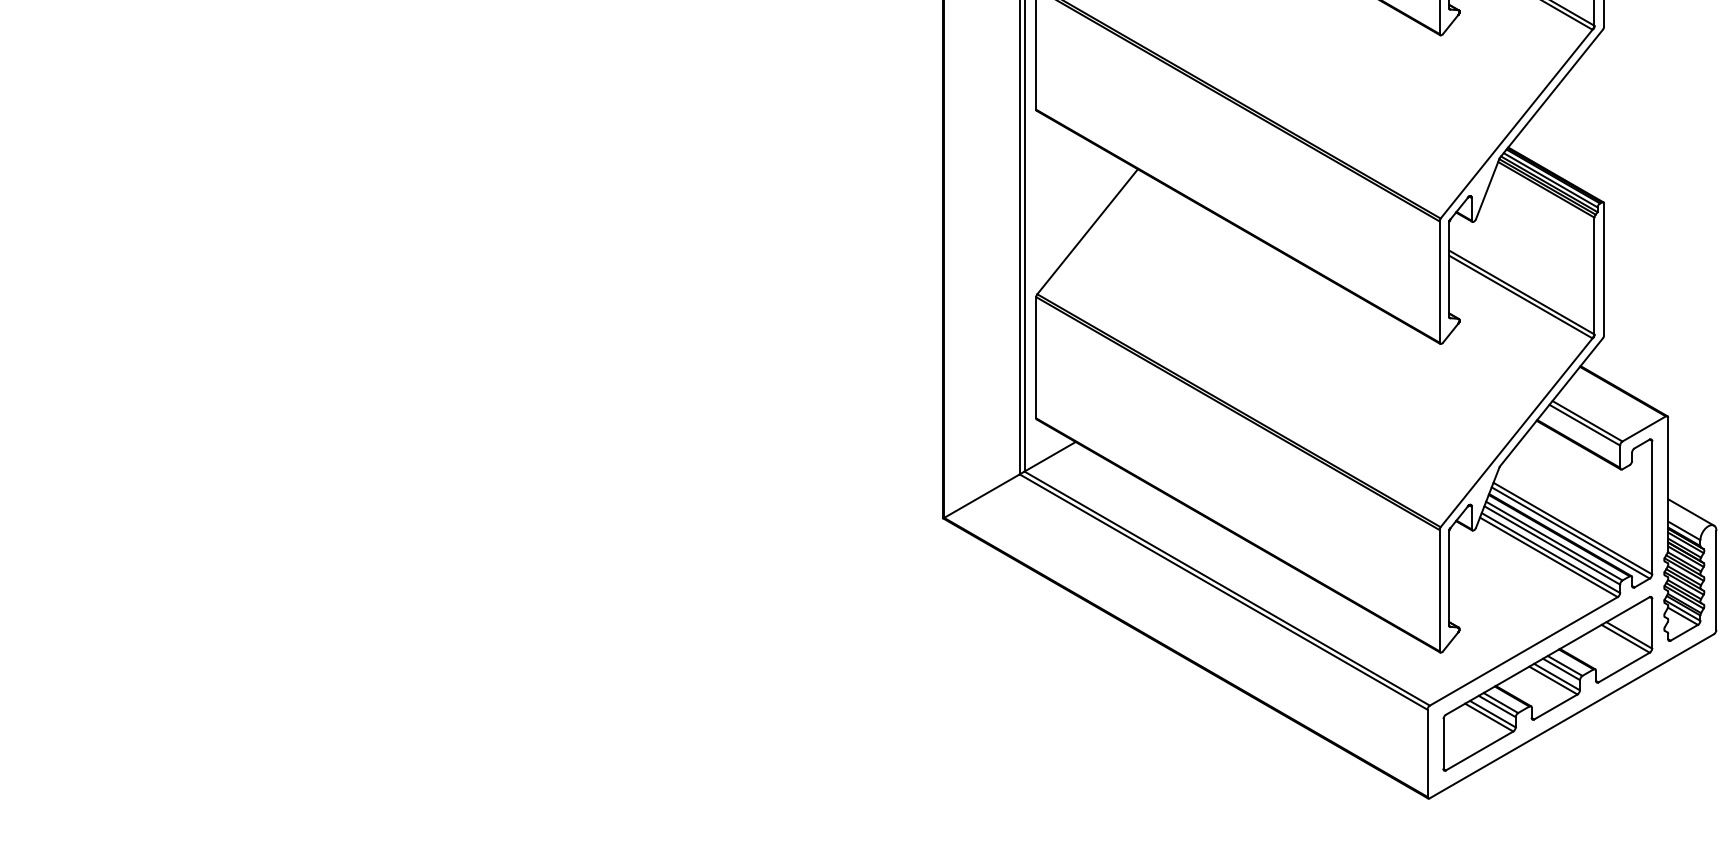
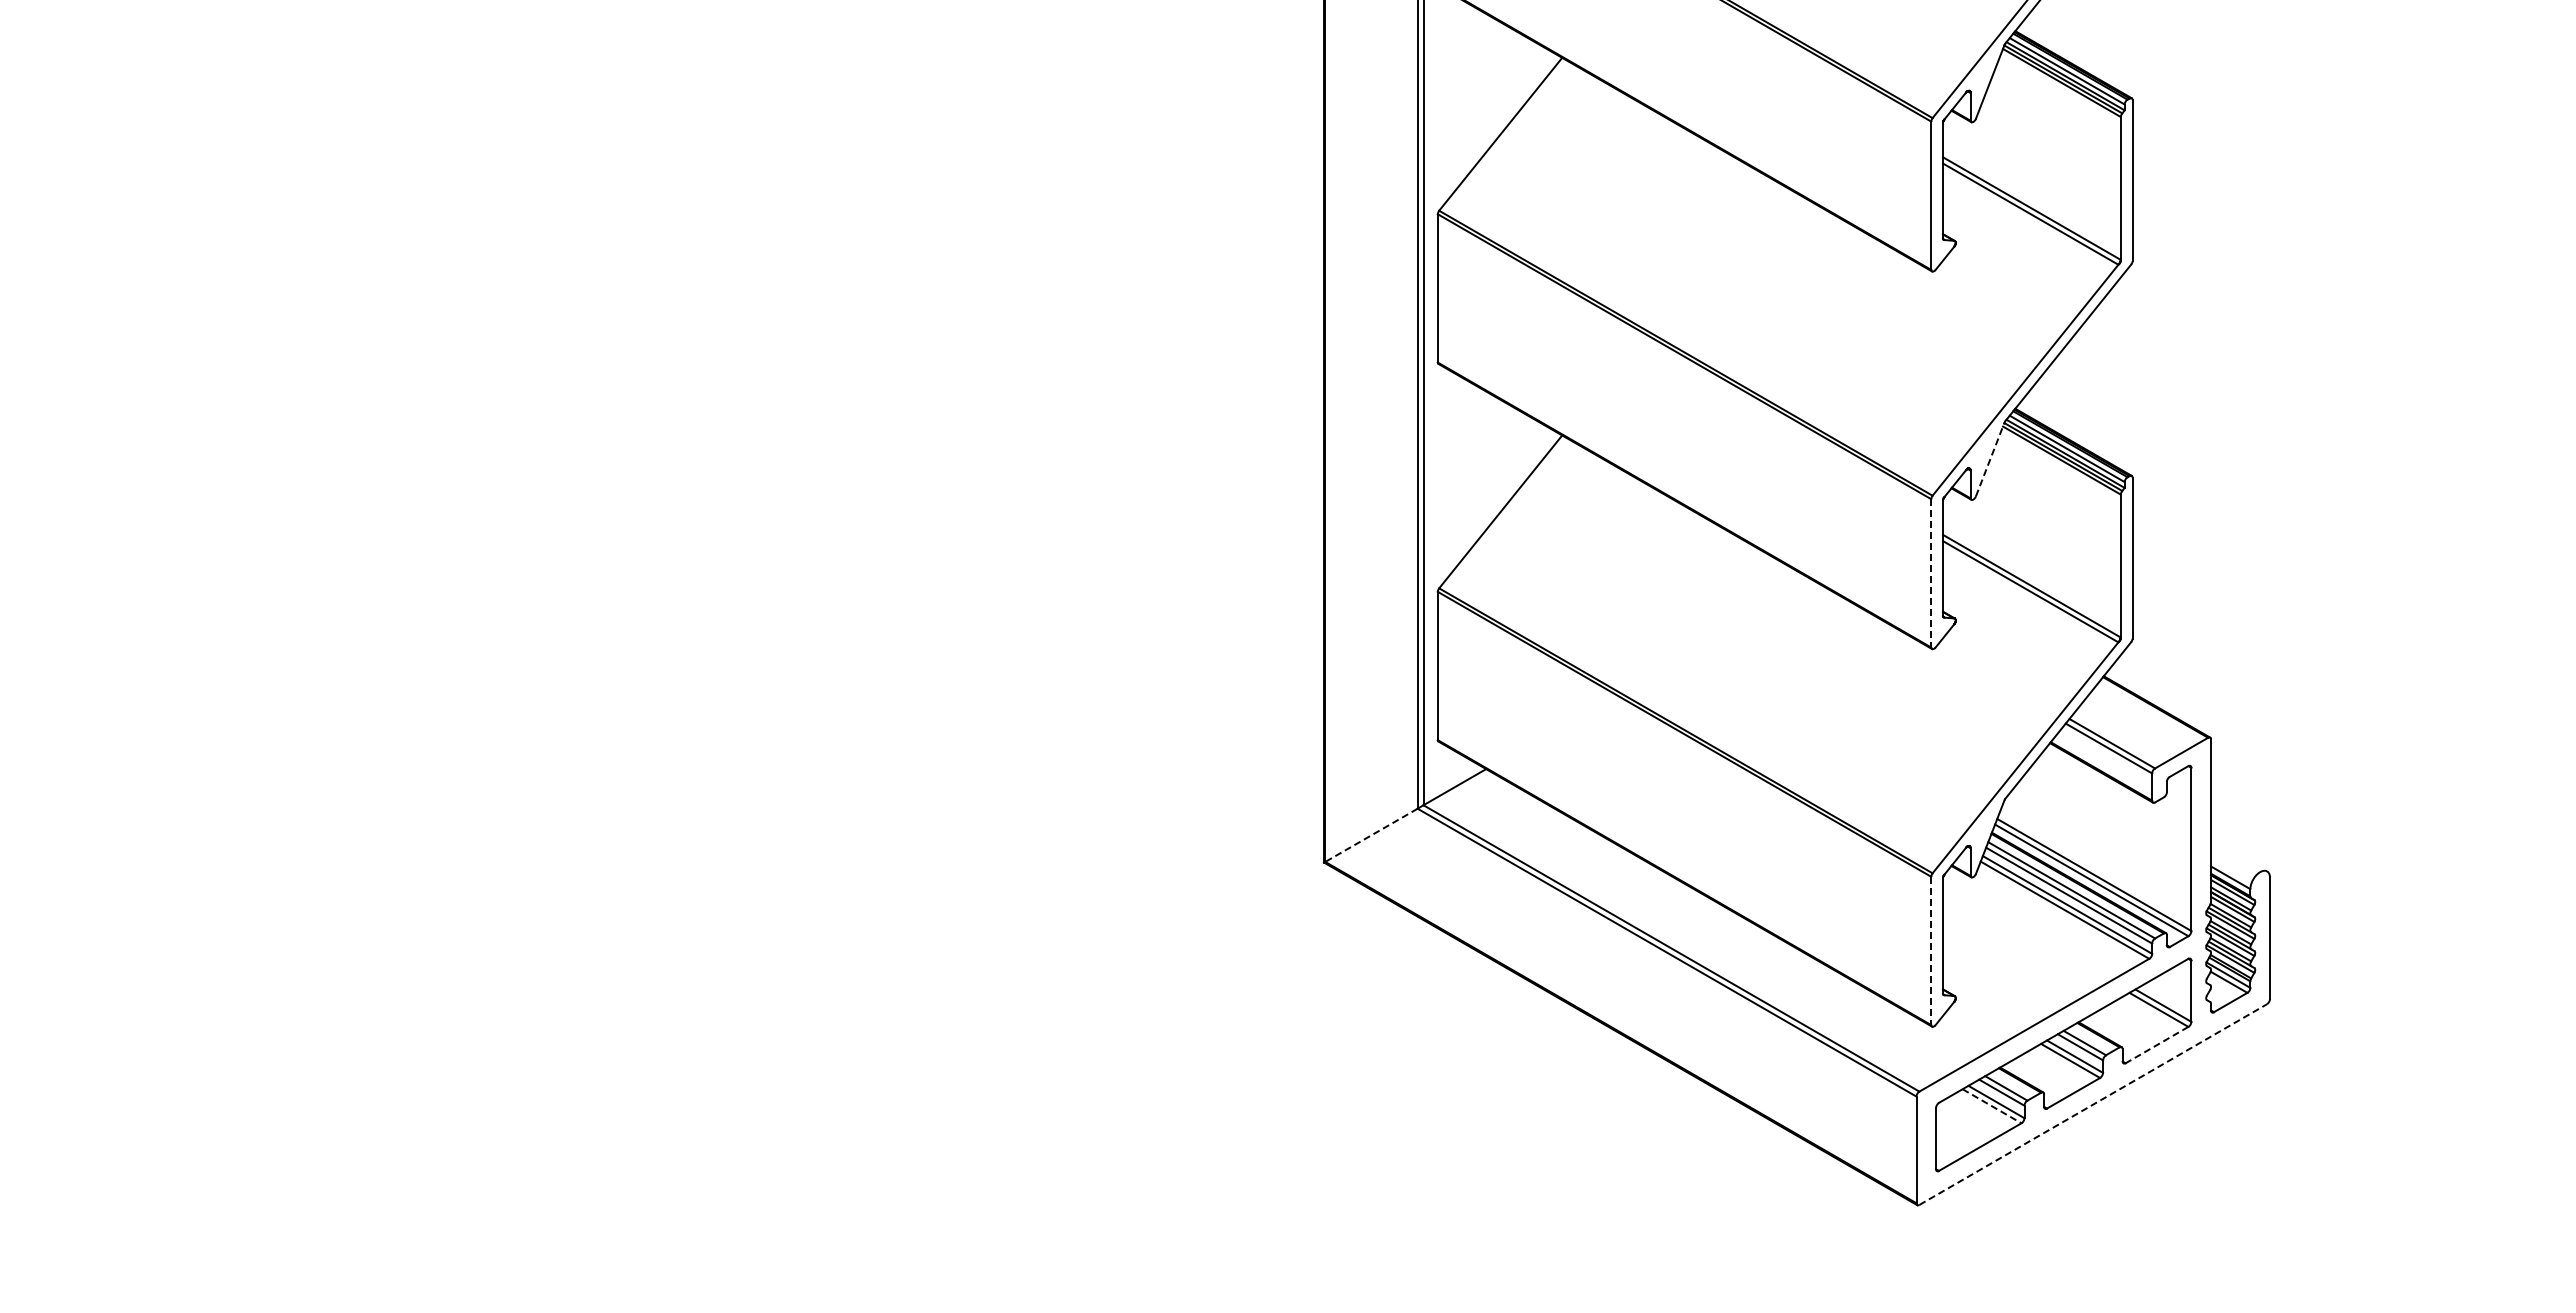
line: (1487, 188) -> (1990, 459), solid -> dashed
line: (1439, 282) -> (1931, 573), solid -> dashed
line: (982, 496) -> (1371, 835), solid -> dashed
line: (1691, 512) -> (2239, 855), removed
line: (1439, 591) -> (1931, 951), solid -> dashed
line: (1623, 667) -> (2156, 1045), solid -> dashed
line: (1572, 716) -> (2093, 1104), solid -> dashed
line: (1489, 717) -> (1992, 1106), solid -> dashed

